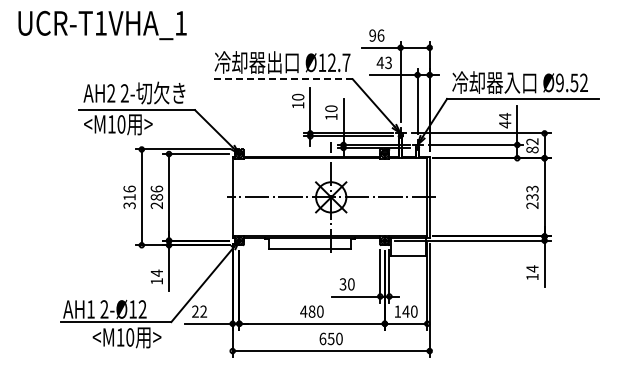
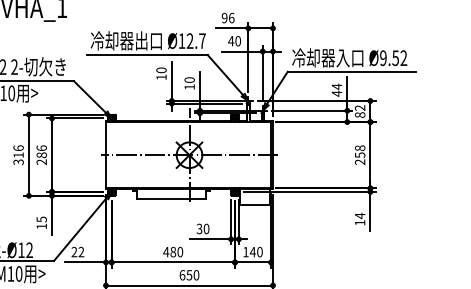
text: (388, 62) -> (238, 40), 43 -> 40
line: (280, 79) -> (146, 55), dashed -> solid
text: (532, 192) -> (360, 151), 233 -> 258
text: (156, 272) -> (41, 218), 14 -> 15

